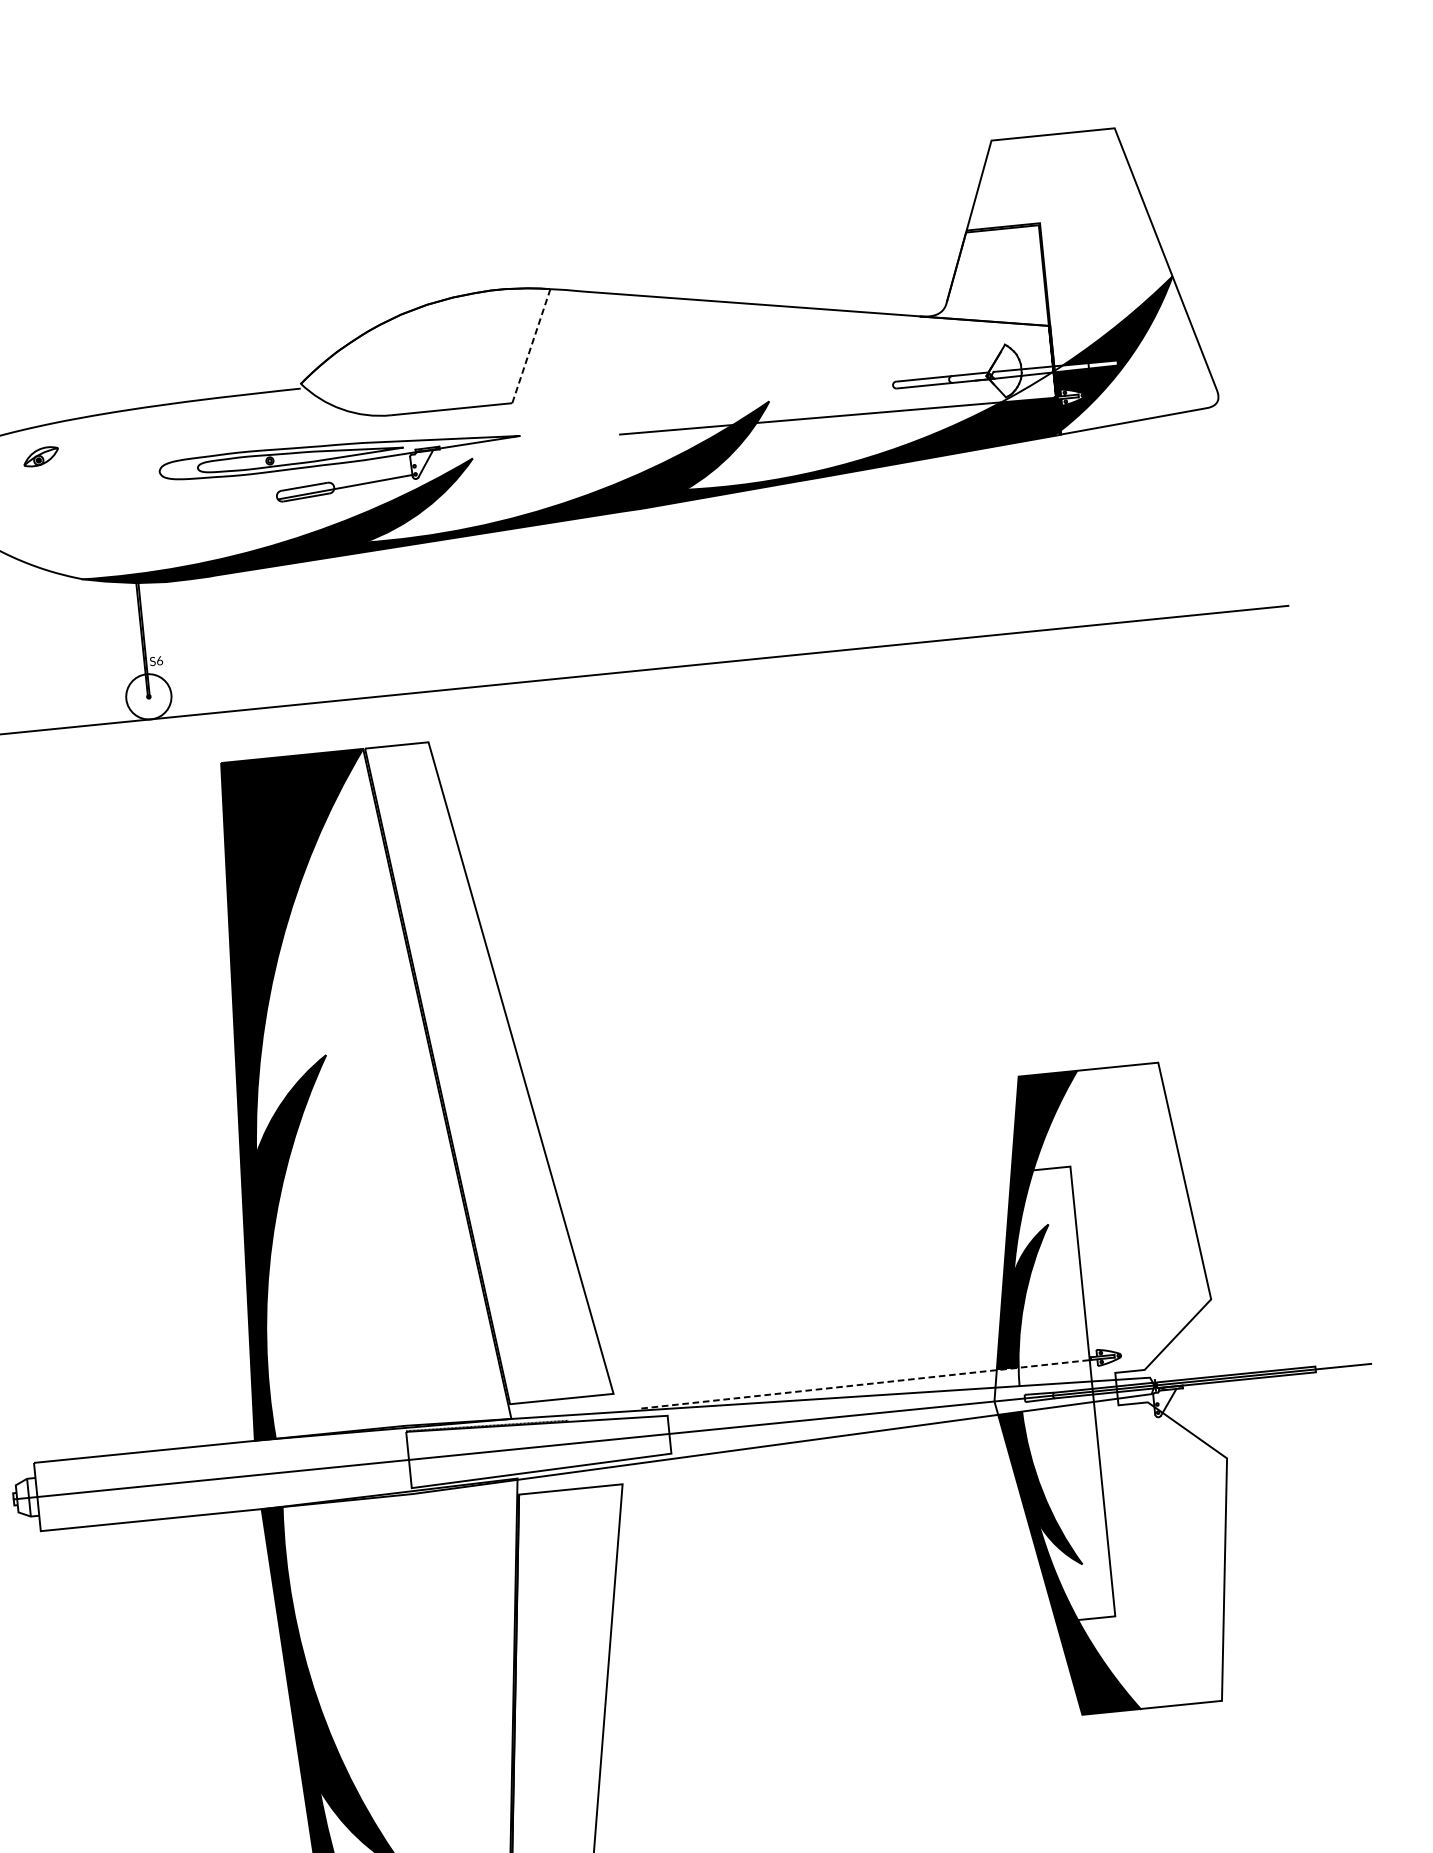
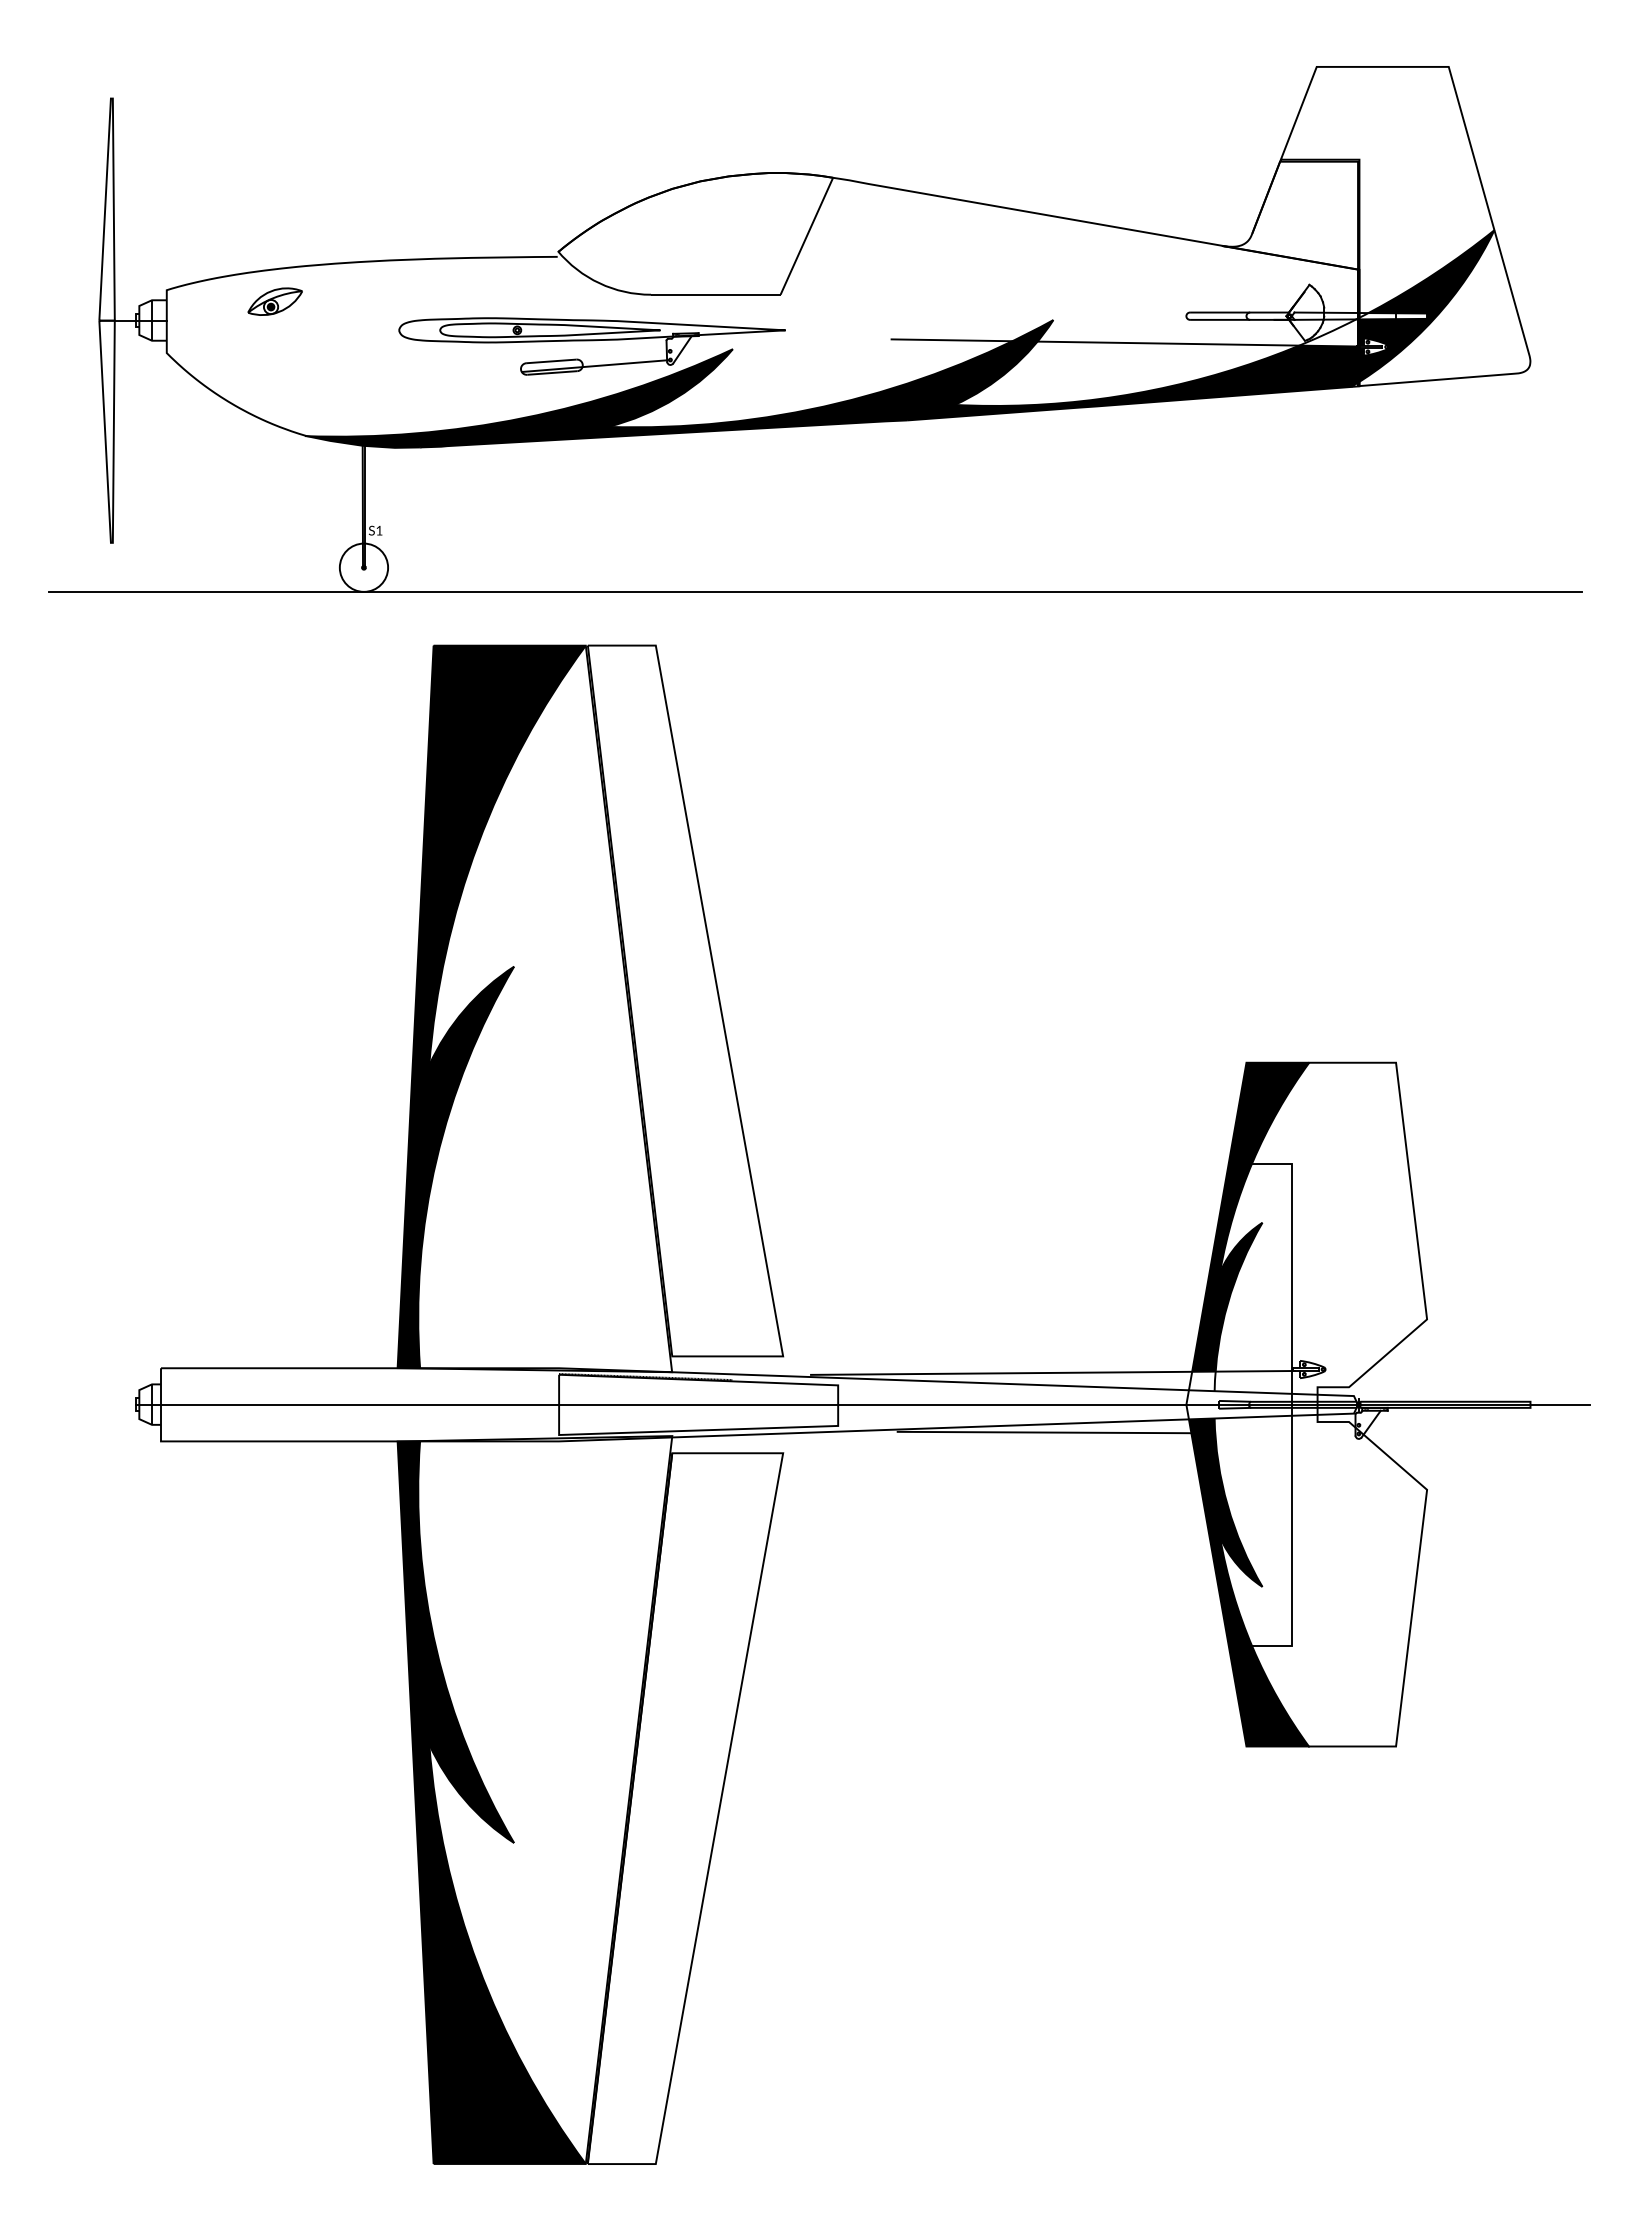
line: (531, 346) -> (806, 236), dashed -> solid
part: (40, 456) -> (274, 301), size x1.43
text: (159, 660) -> (379, 530), S6 -> S1
line: (866, 1383) -> (1052, 1372), dashed -> solid
line: (864, 1440) -> (1044, 1432), added

